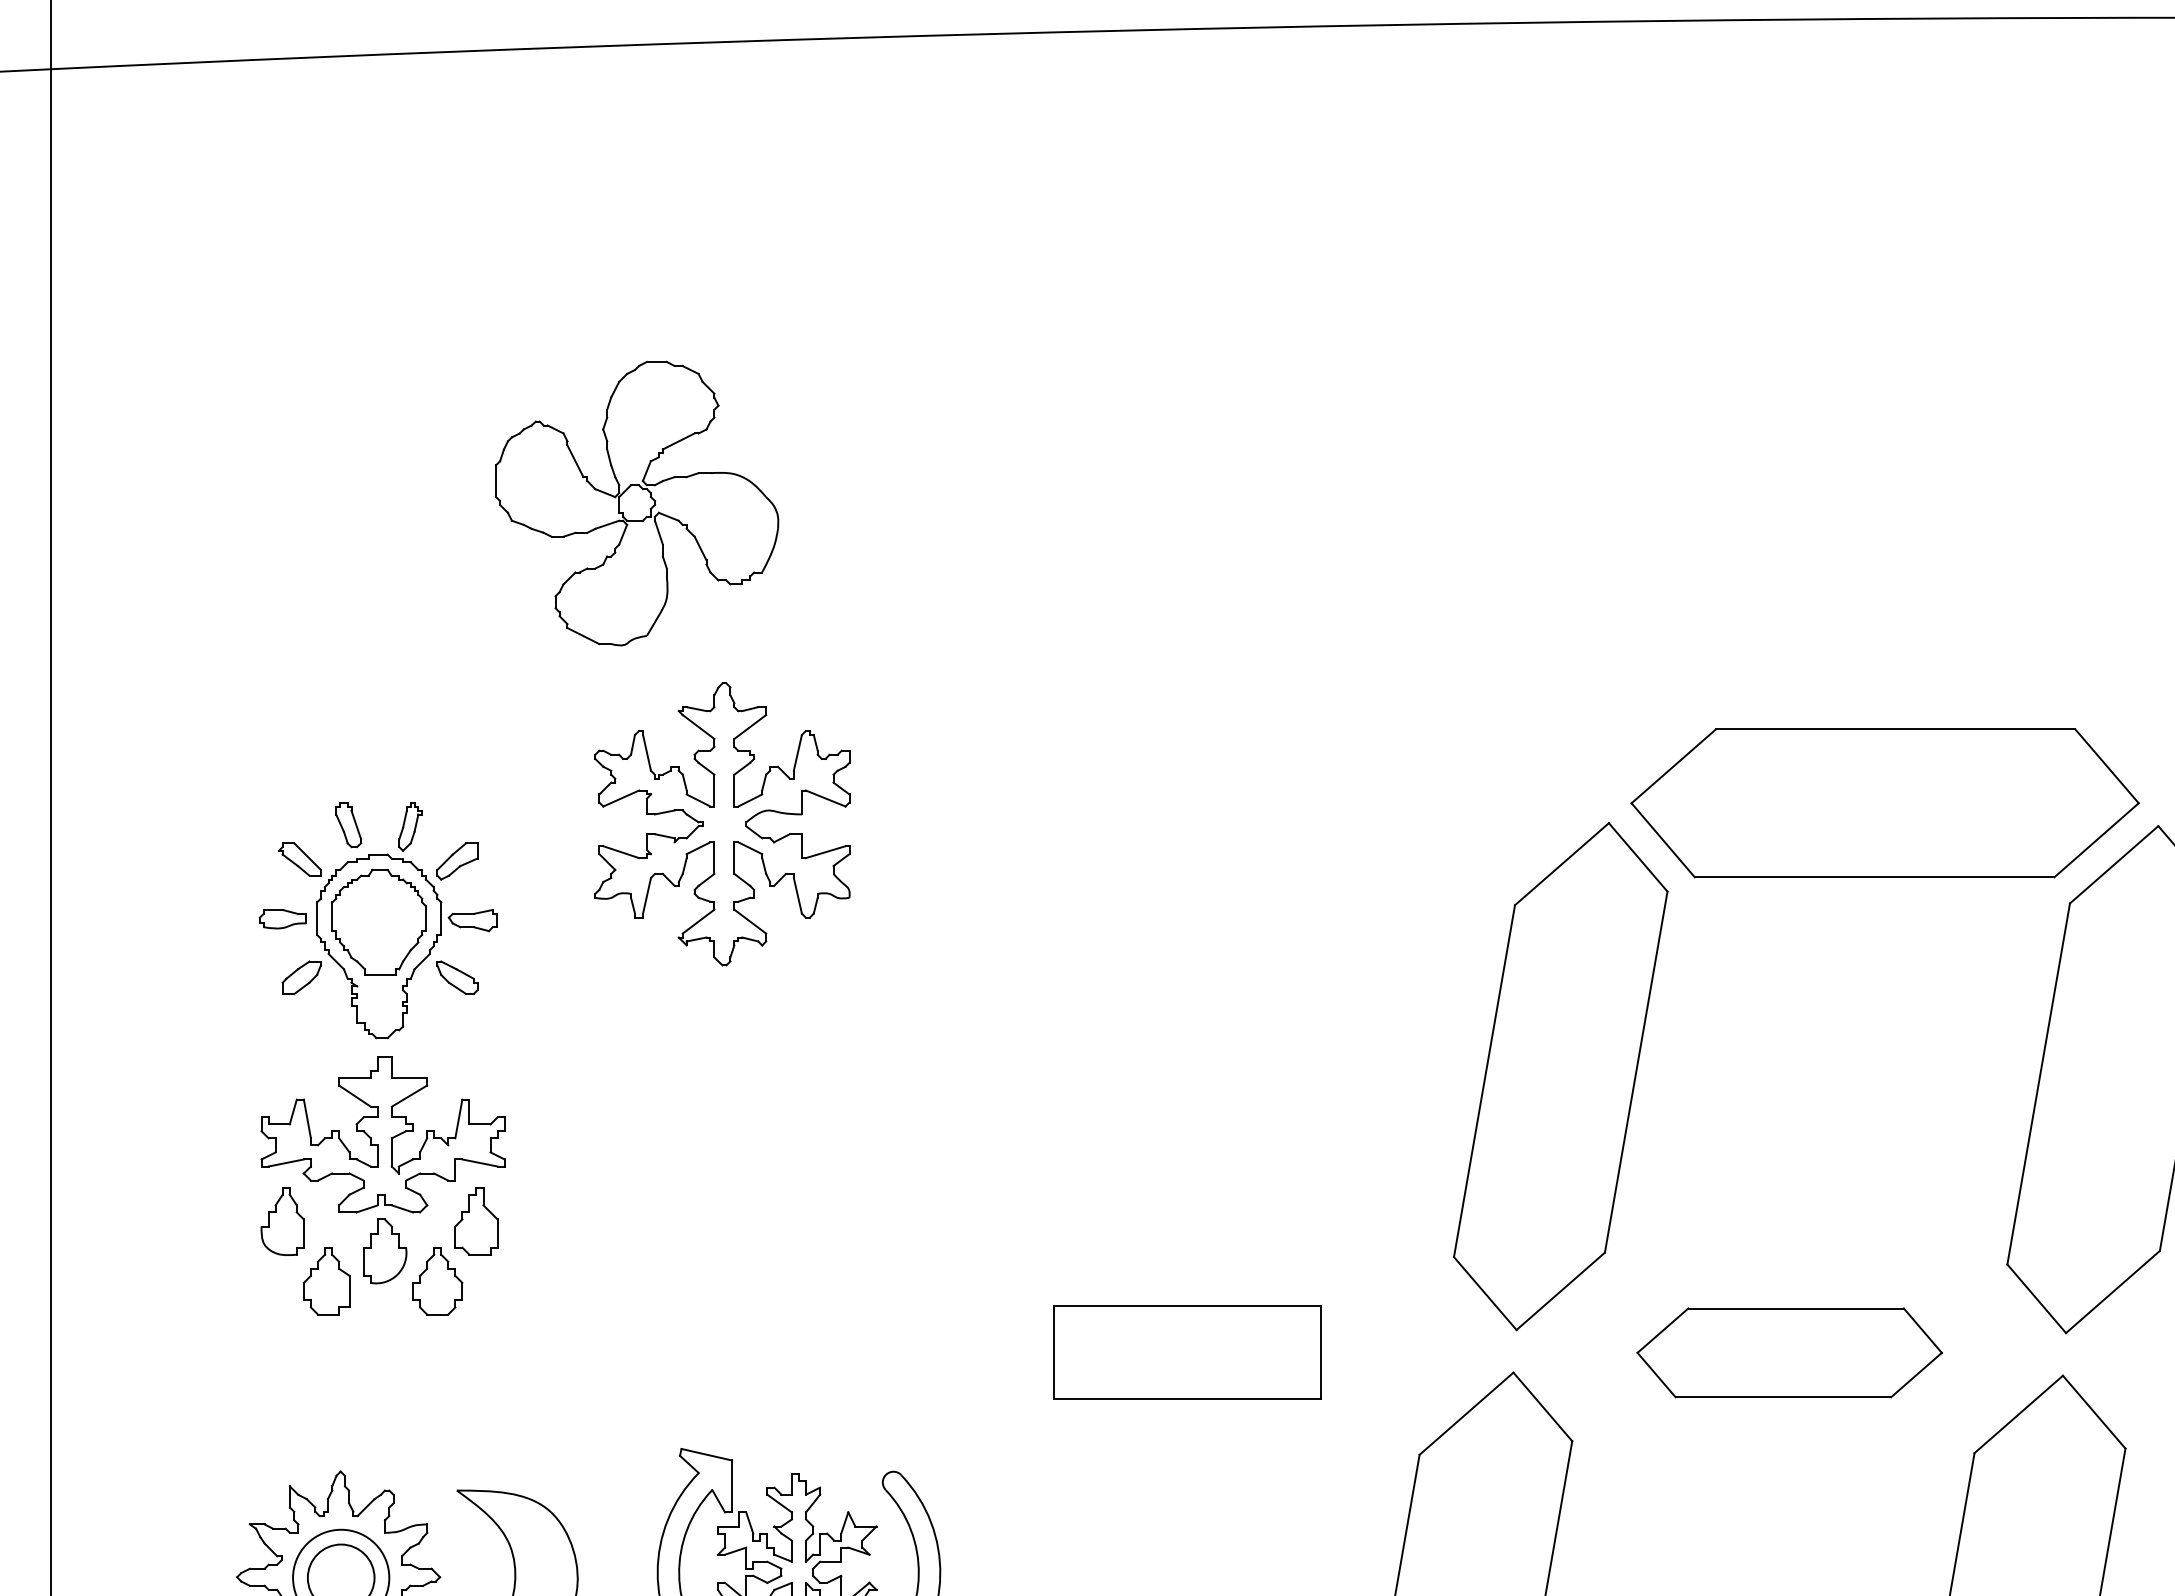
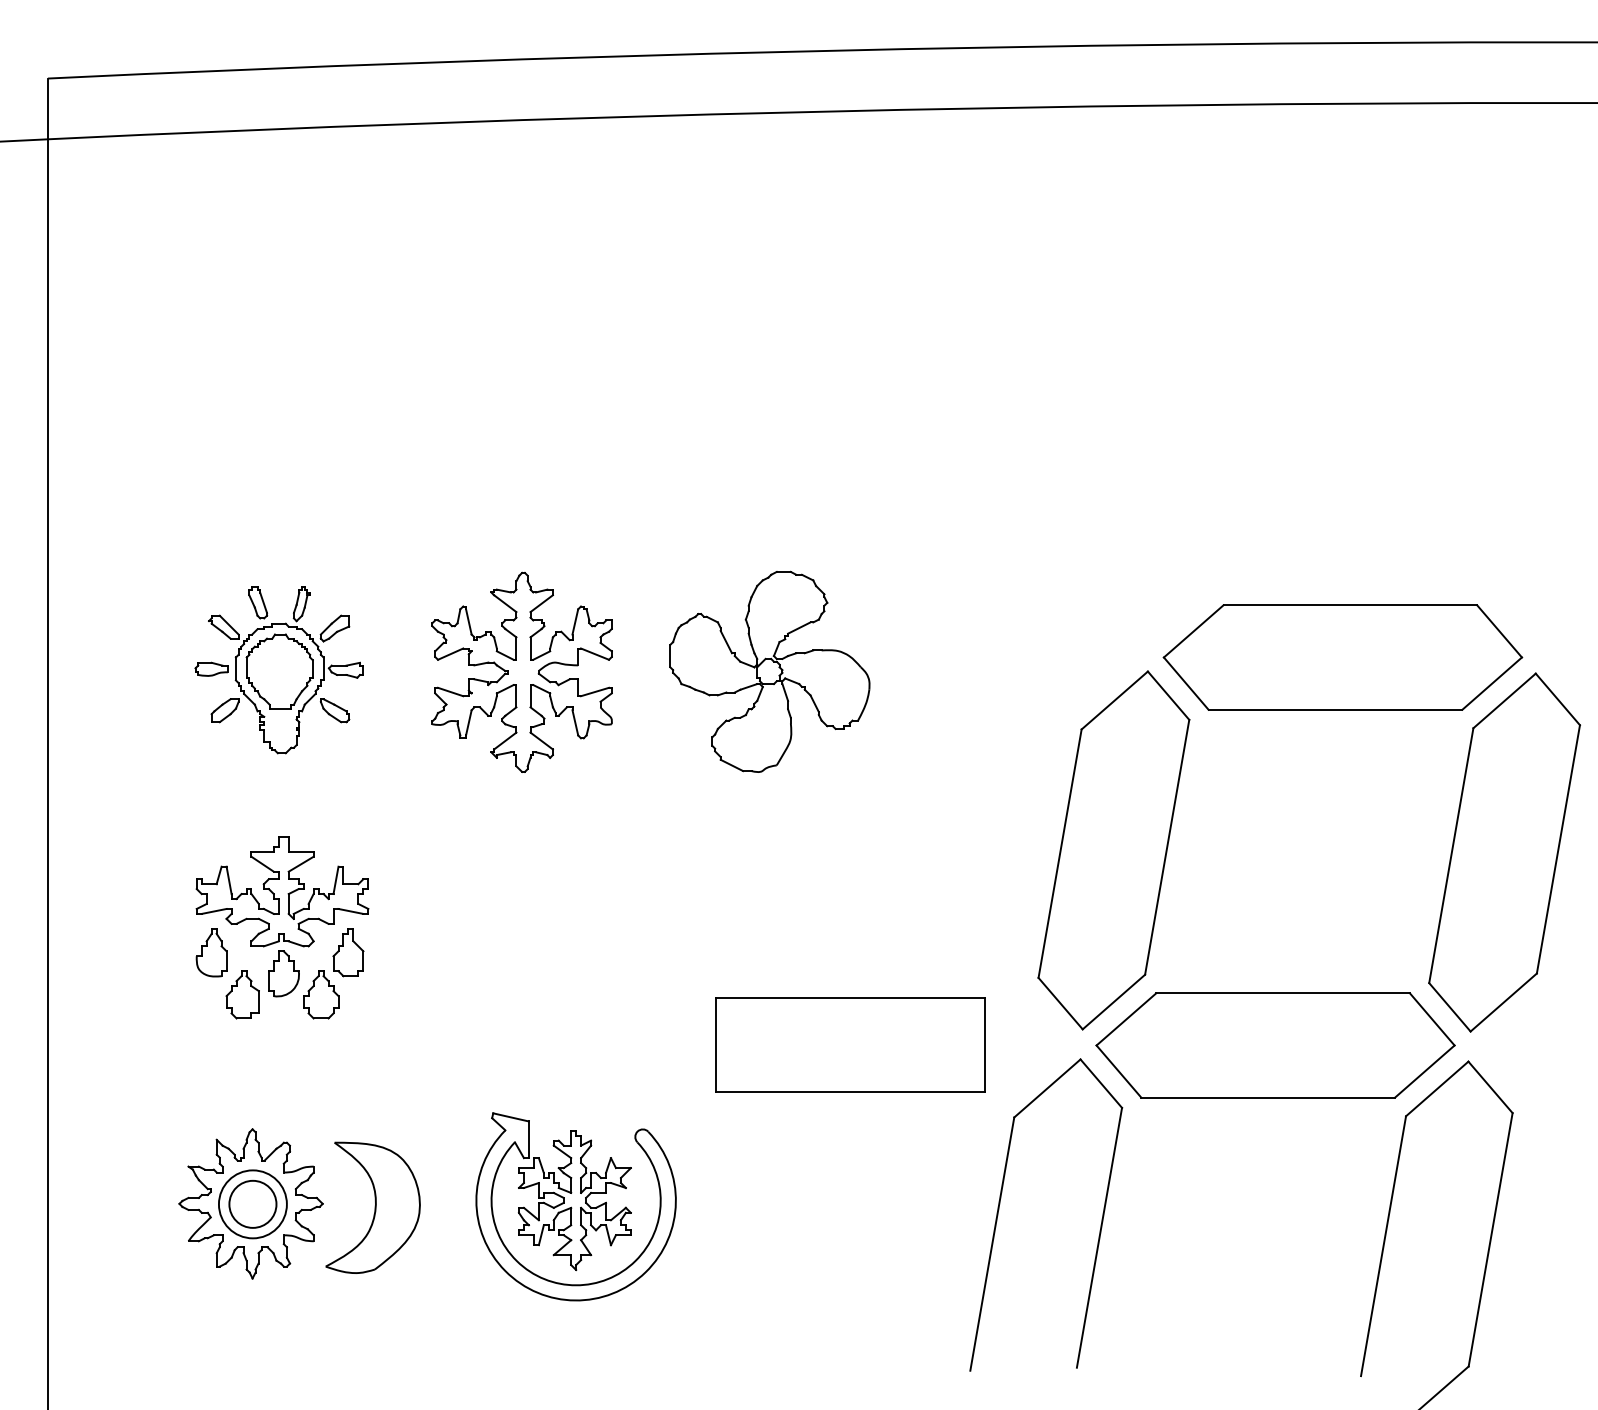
part: (636, 502) -> (769, 671), moved
part: (377, 920) -> (278, 670), moved
part: (1187, 1351) -> (850, 1044), size x1.43
part: (1789, 1352) -> (1275, 1045), size x1.67

